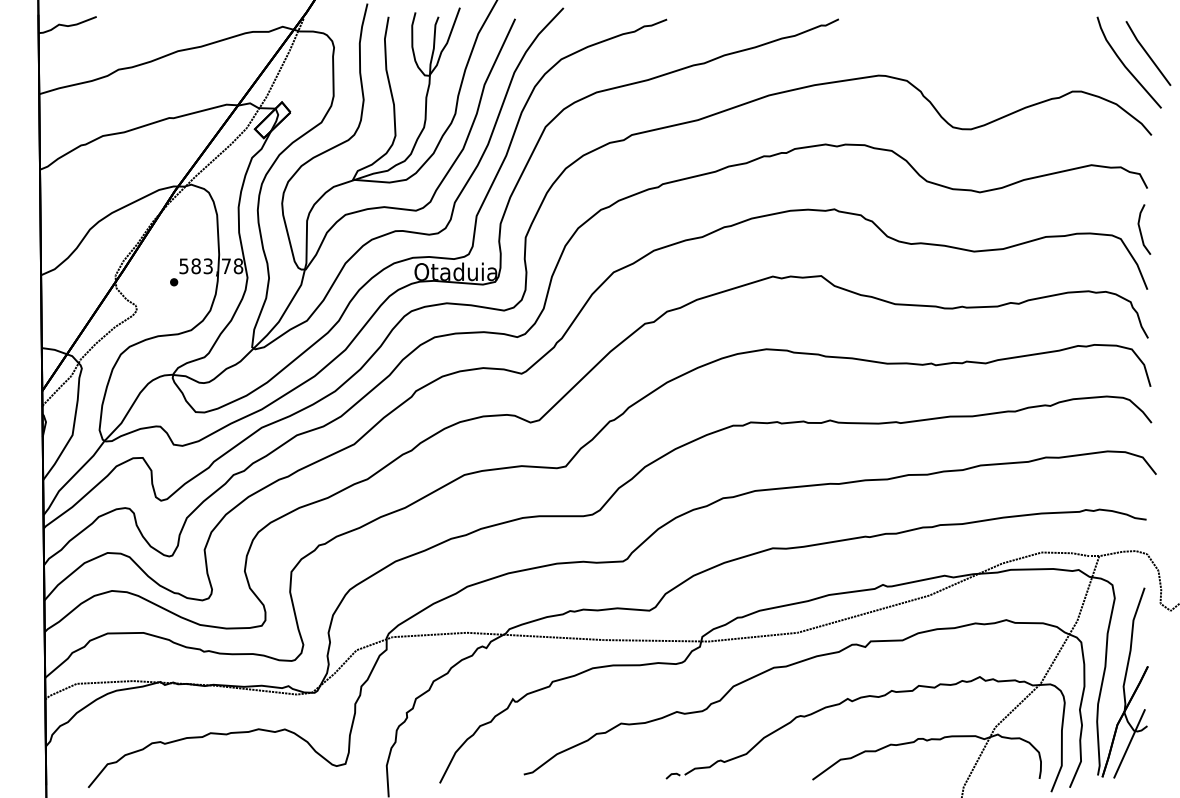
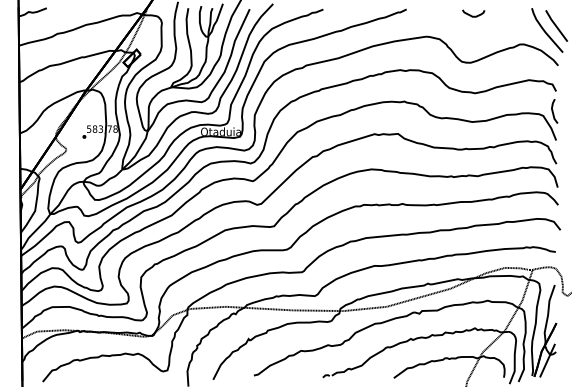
curve: (976, 31) -> (473, 15), added

